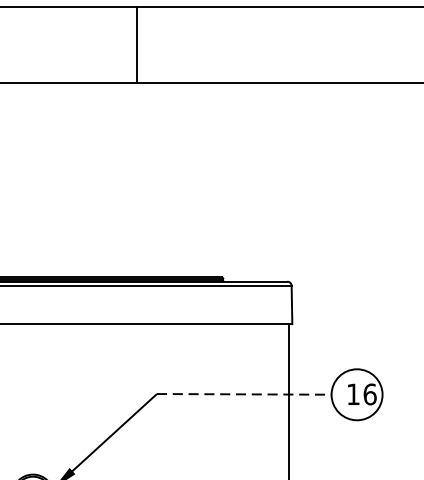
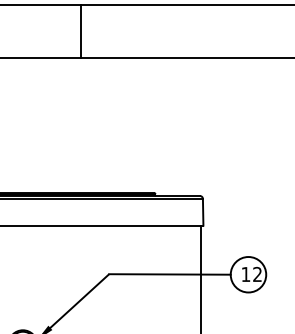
line: (137, 45) -> (81, 31), moved
line: (243, 394) -> (169, 274), dashed -> solid
text: (370, 394) -> (257, 274), 16 -> 12

